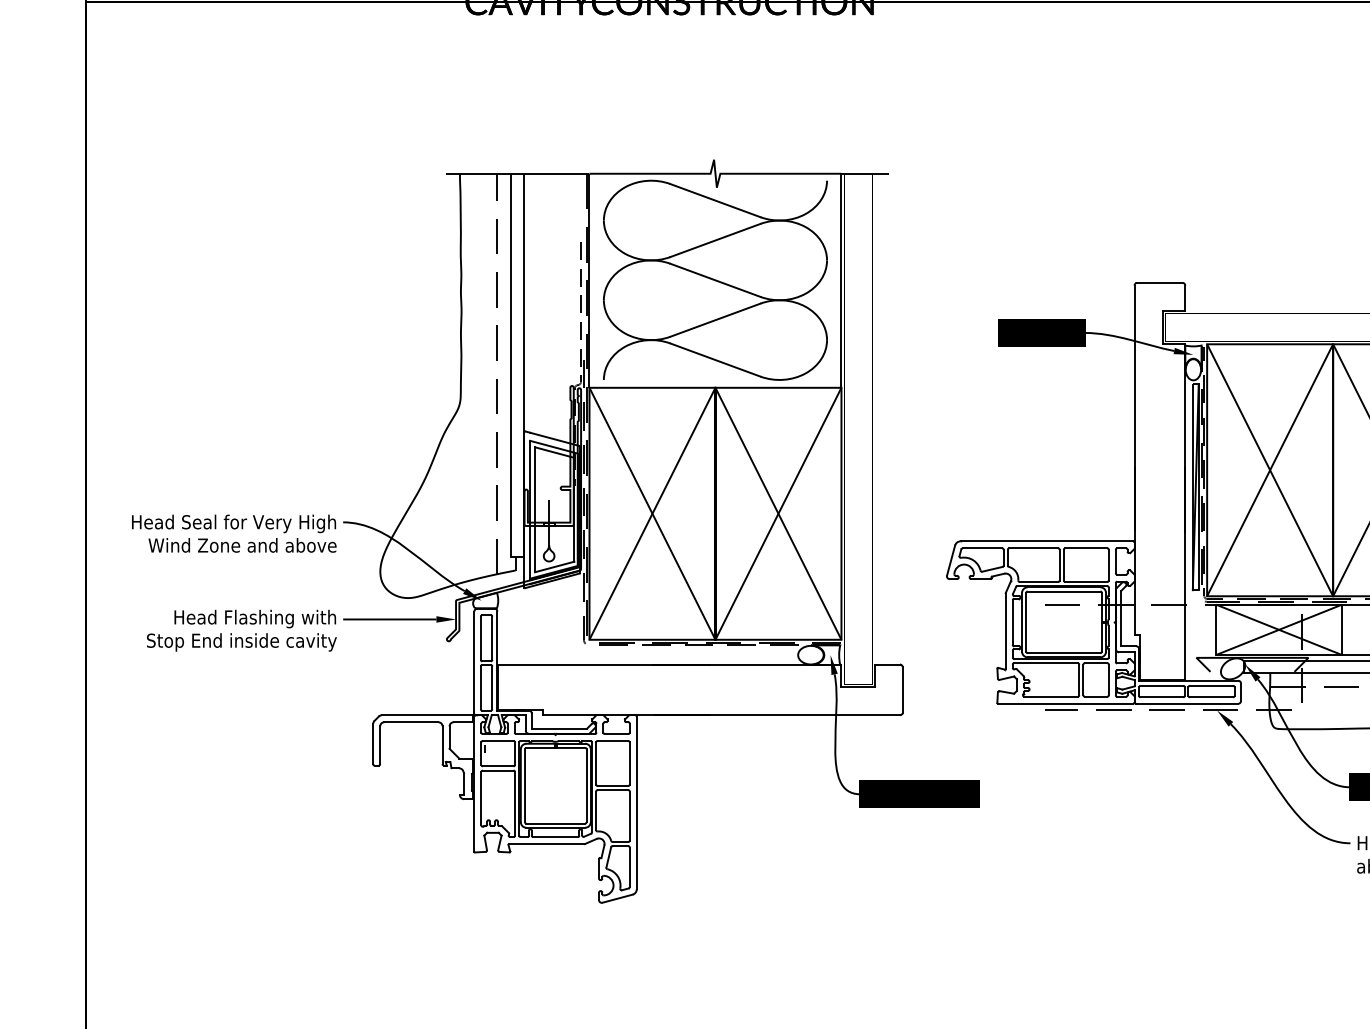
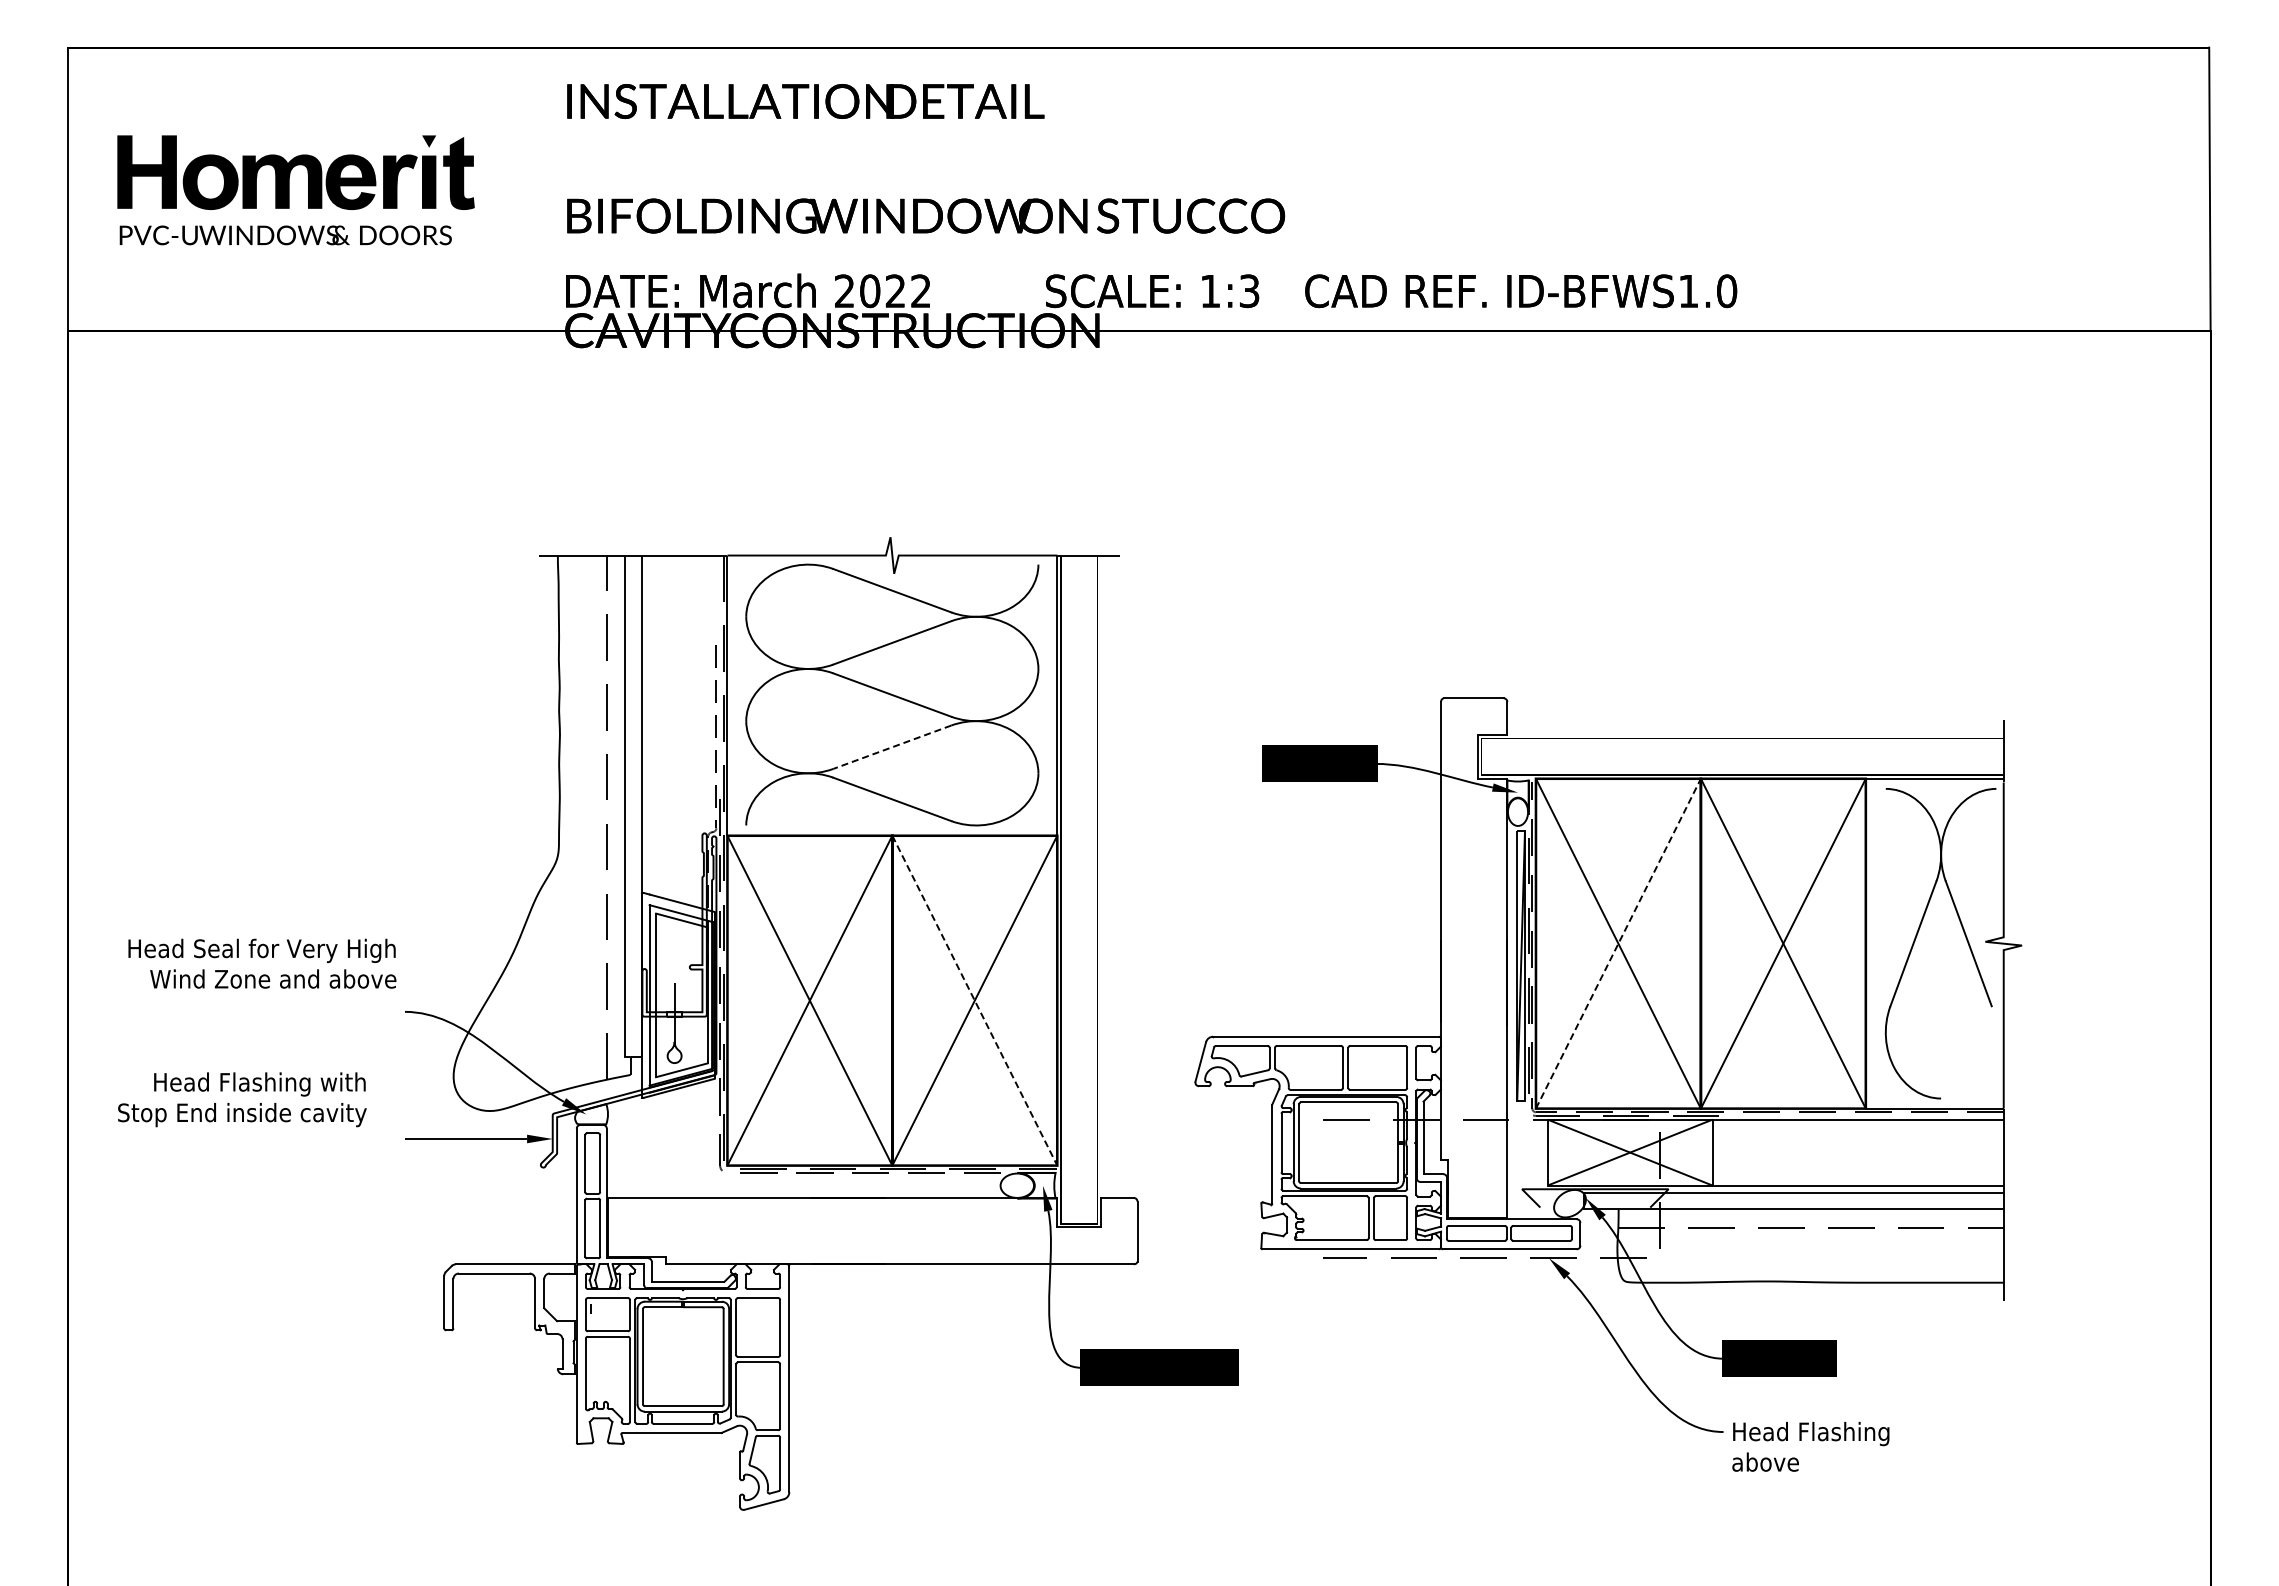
line: (715, 320) -> (892, 747), solid -> dashed
line: (1270, 470) -> (1618, 943), solid -> dashed
line: (778, 514) -> (975, 1001), solid -> dashed
text: (234, 533) -> (262, 963), moved
text: (241, 630) -> (242, 1099), moved

